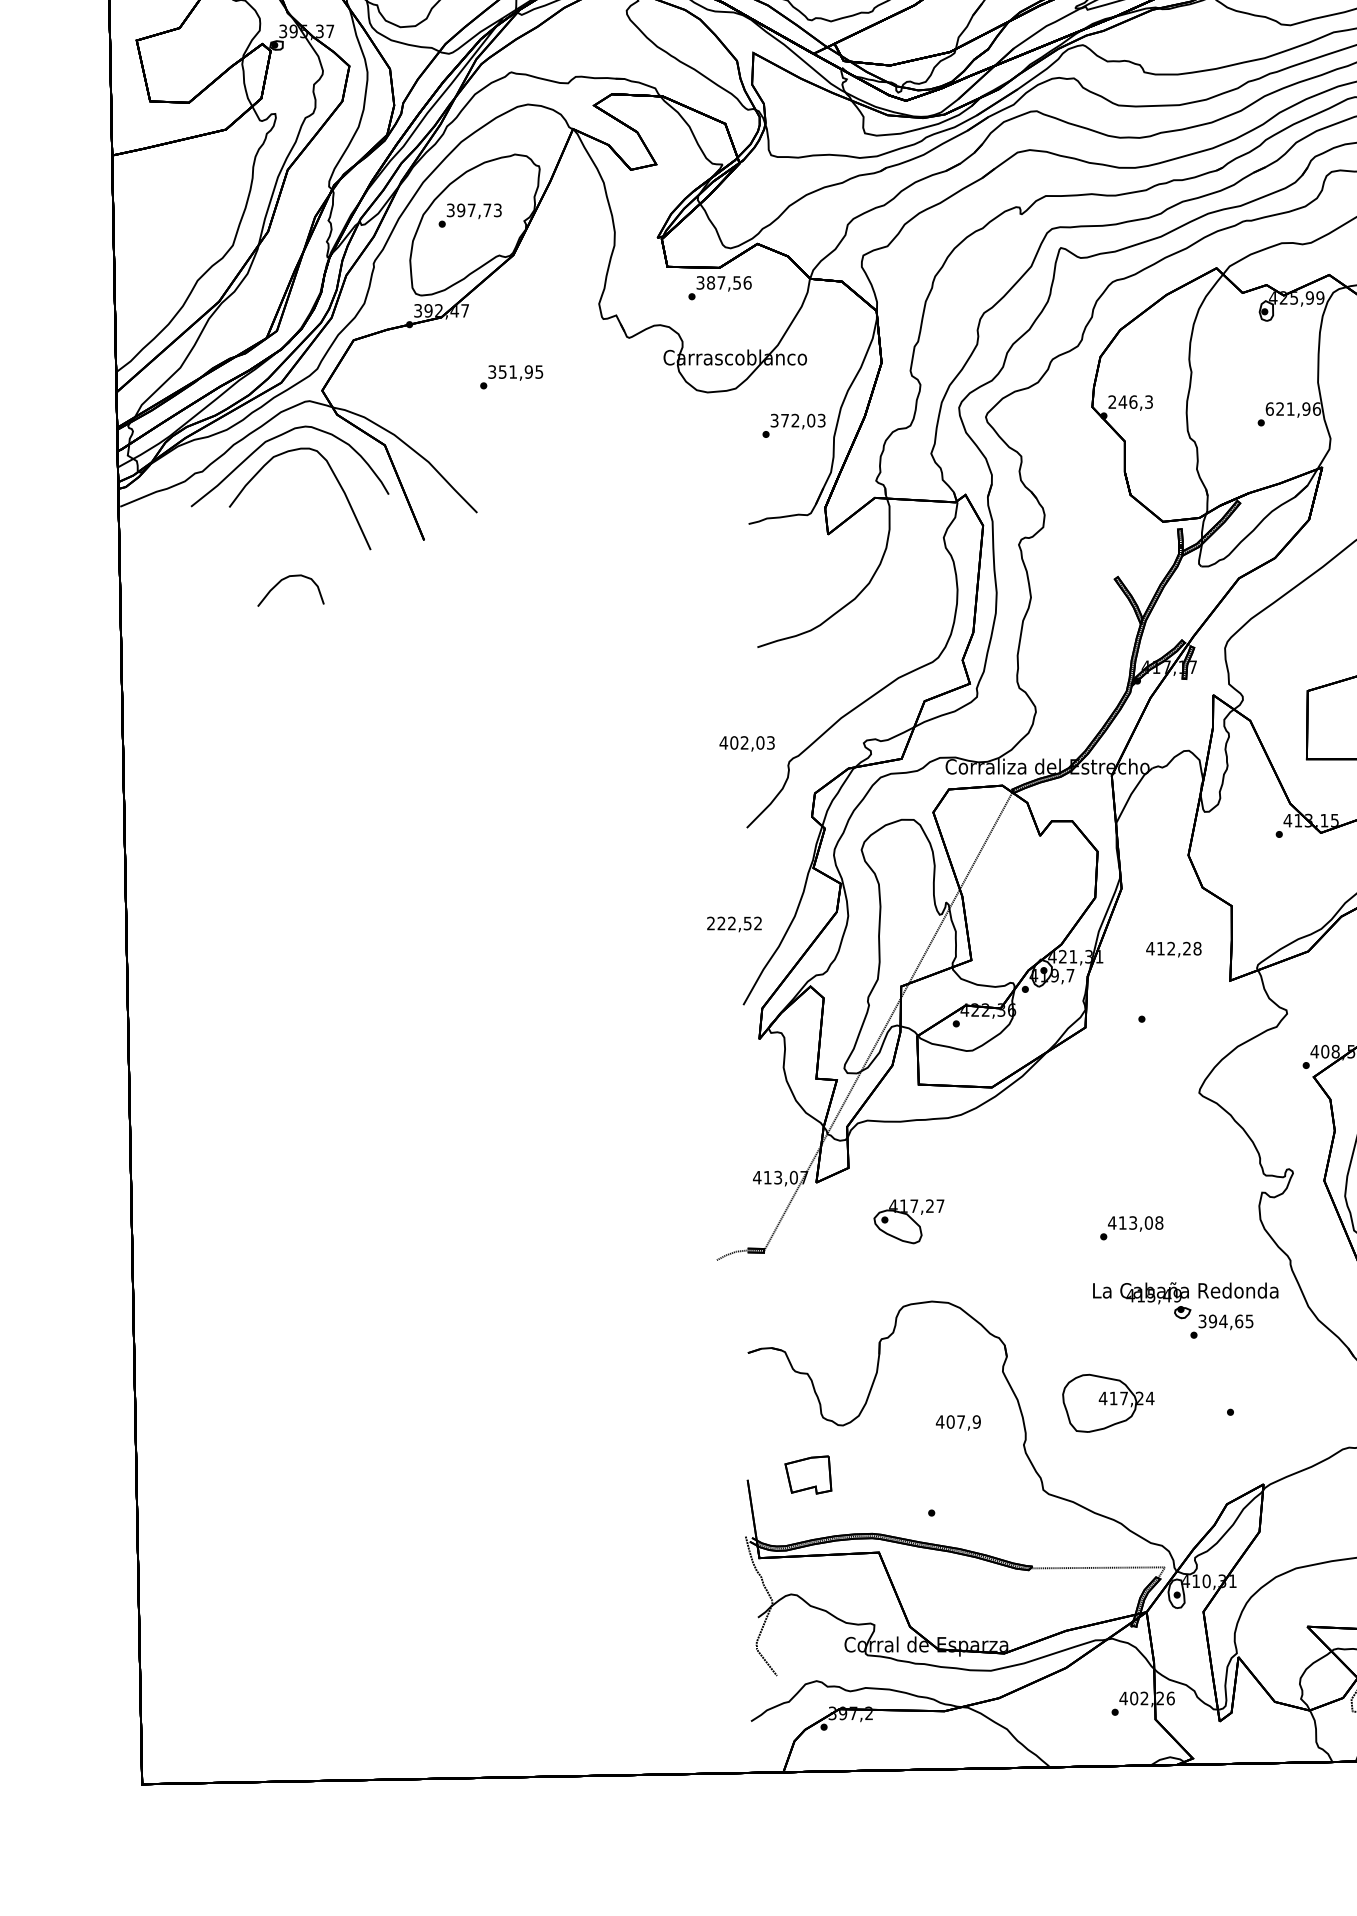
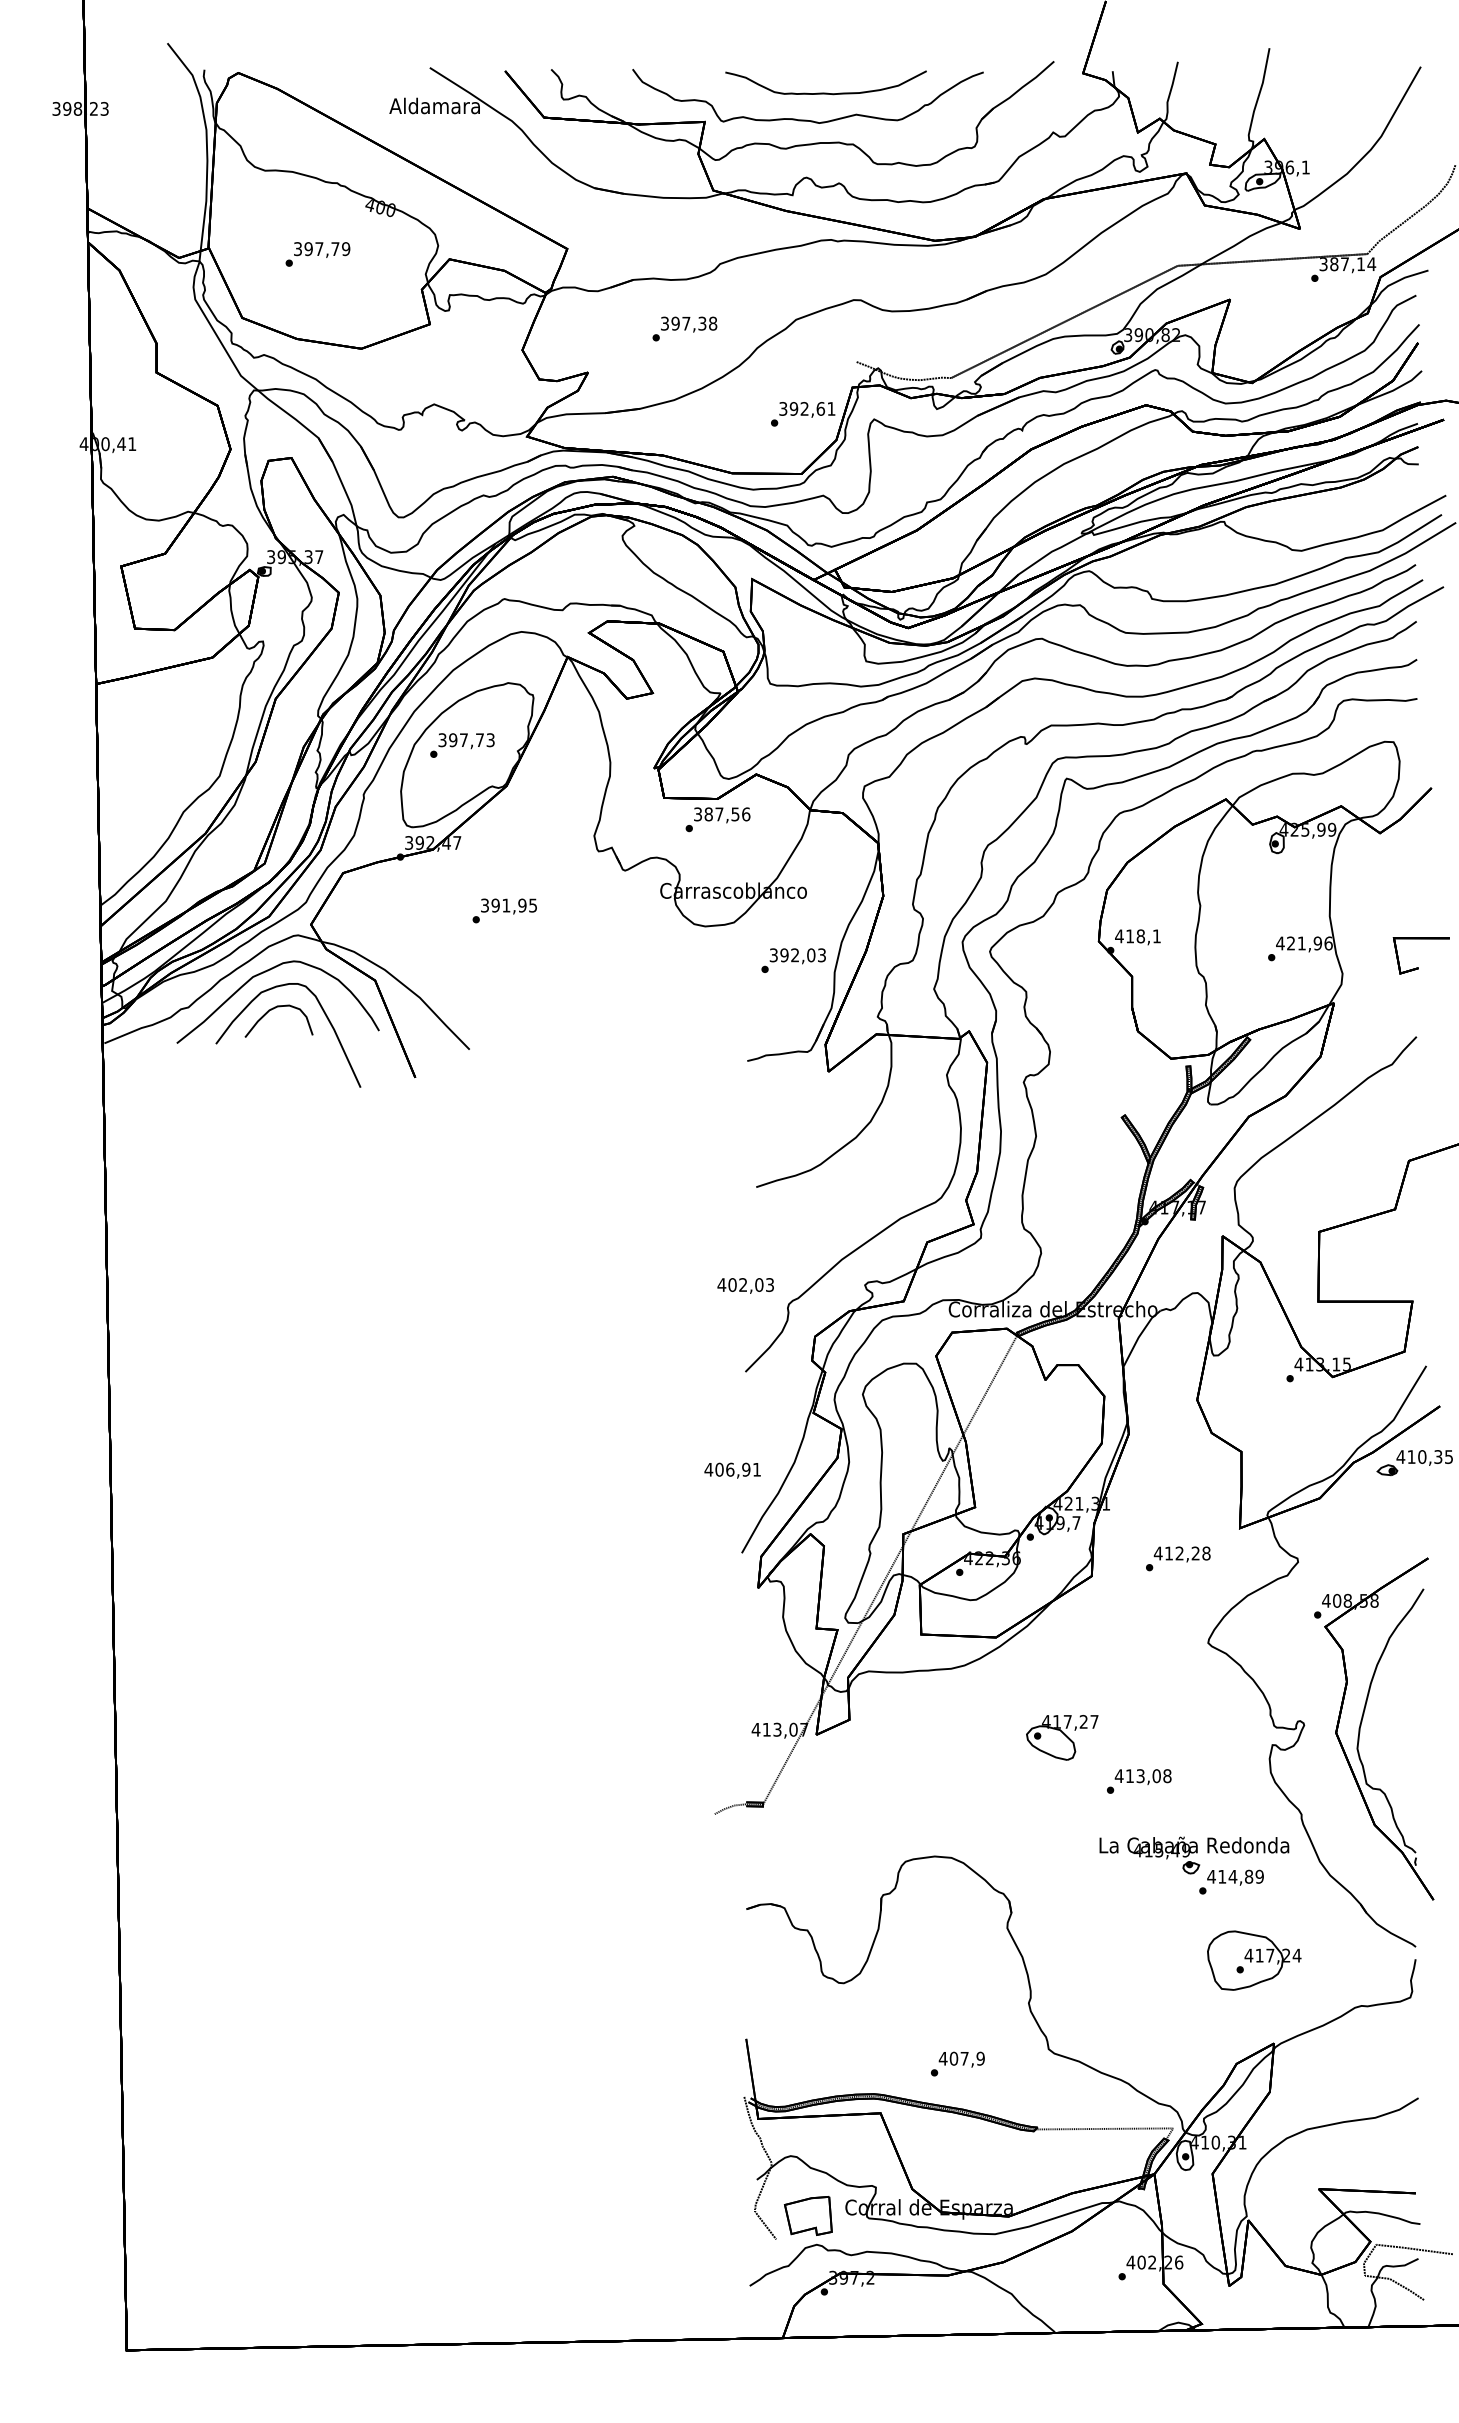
text: (502, 371) -> (495, 905), 351,95 -> 391,95
text: (1130, 402) -> (1137, 936), 246,3 -> 418,1
text: (1269, 409) -> (1280, 943), 621,96 -> 421,96
text: (785, 420) -> (784, 955), 372,03 -> 392,03
part: (285, 579) -> (273, 1009), moved
text: (734, 923) -> (732, 1469), 222,52 -> 406,91
text: (1173, 949) -> (1181, 1554), moved
part: (909, 1221) -> (1062, 1737), moved
text: (1225, 1321) -> (1235, 1876), 394,65 -> 414,89
part: (1108, 1403) -> (1254, 1960), moved
text: (958, 1422) -> (961, 2059), moved
part: (807, 1474) -> (807, 2215), moved

